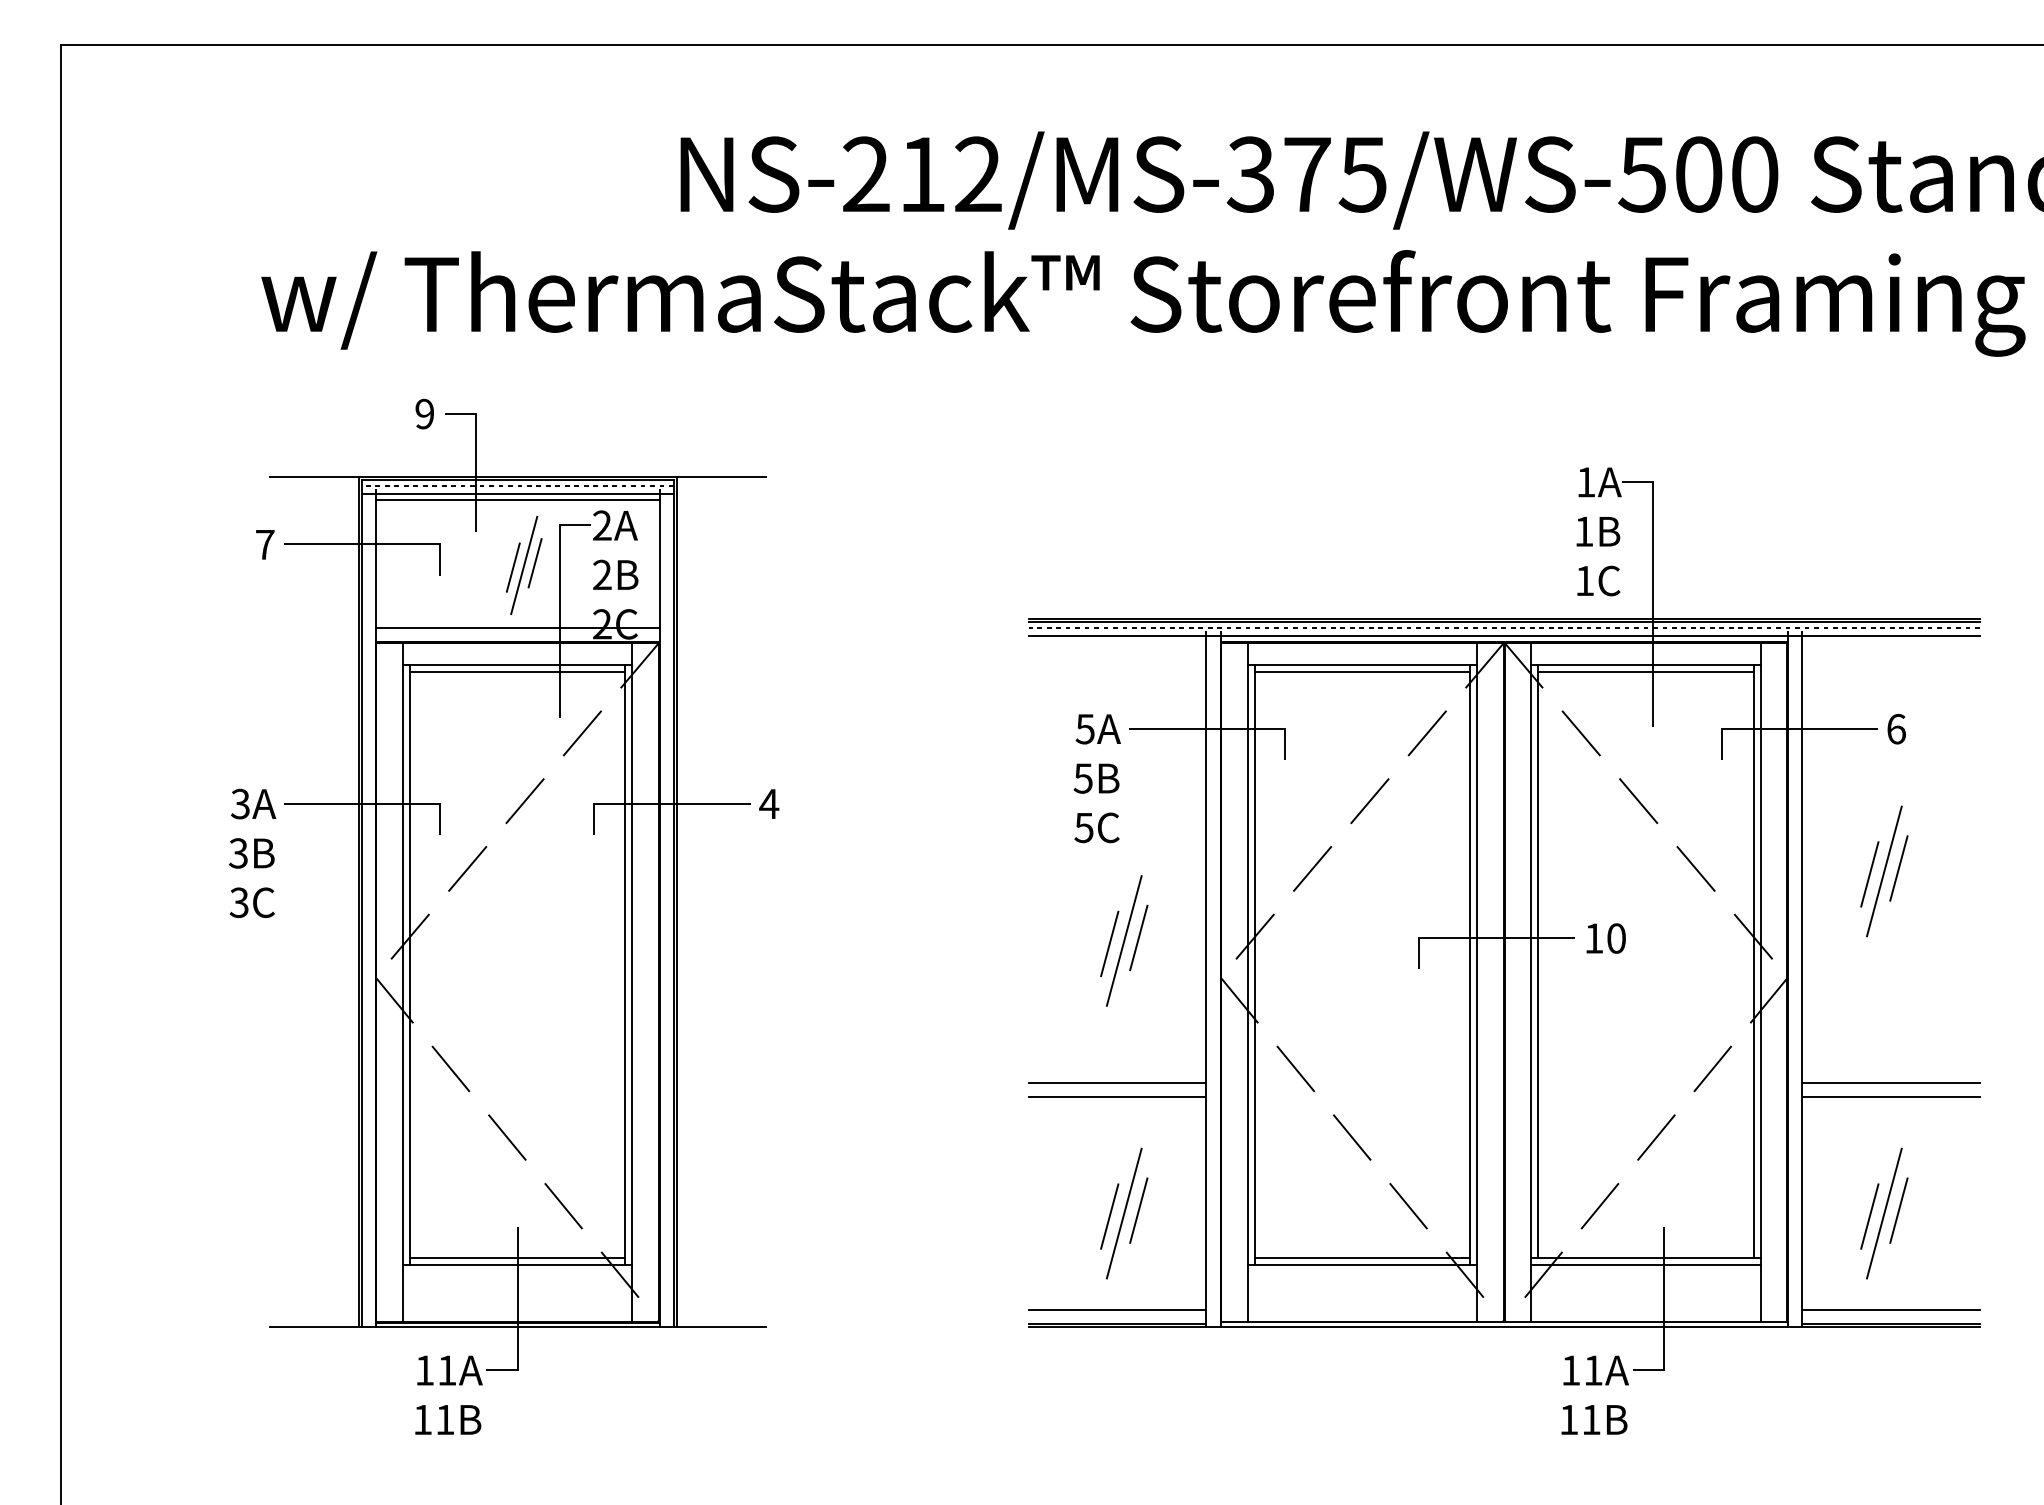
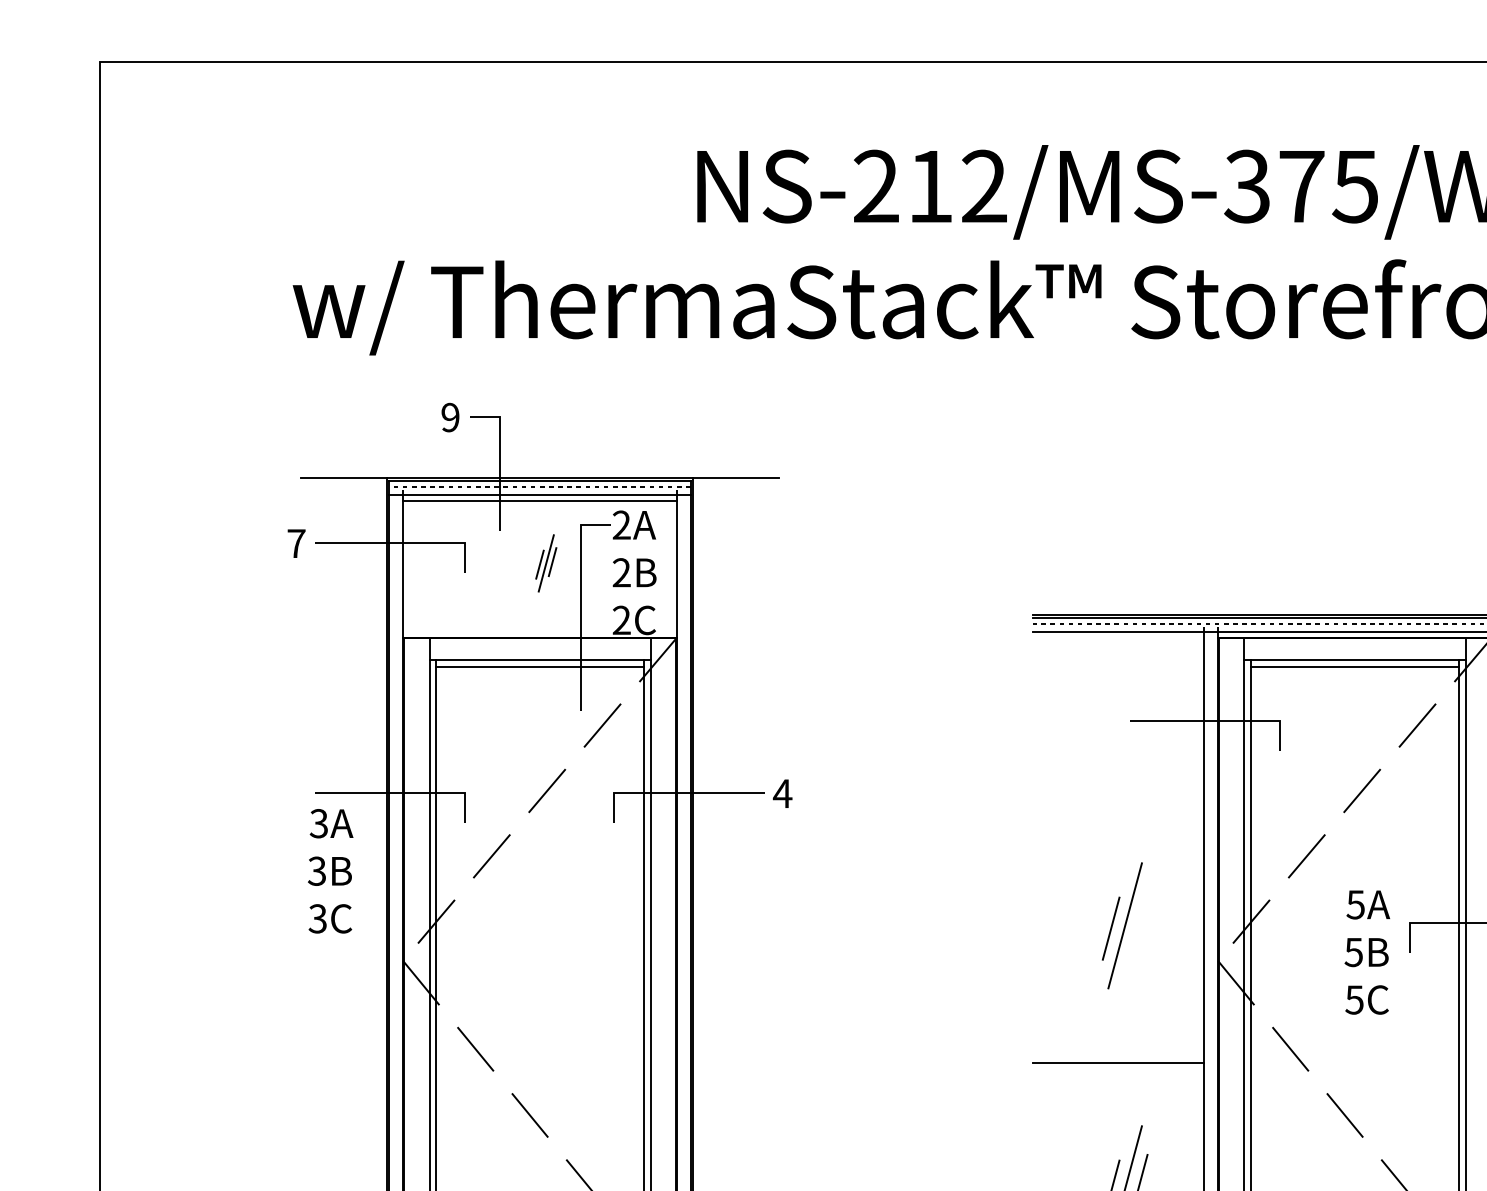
part: (523, 564) -> (545, 562), size x0.6
line: (517, 627) -> (539, 623), removed
text: (1096, 778) -> (1366, 952), moved
text: (252, 852) -> (330, 870), moved
line: (1138, 937) -> (1138, 922), removed
line: (1117, 1097) -> (1118, 1076), removed

